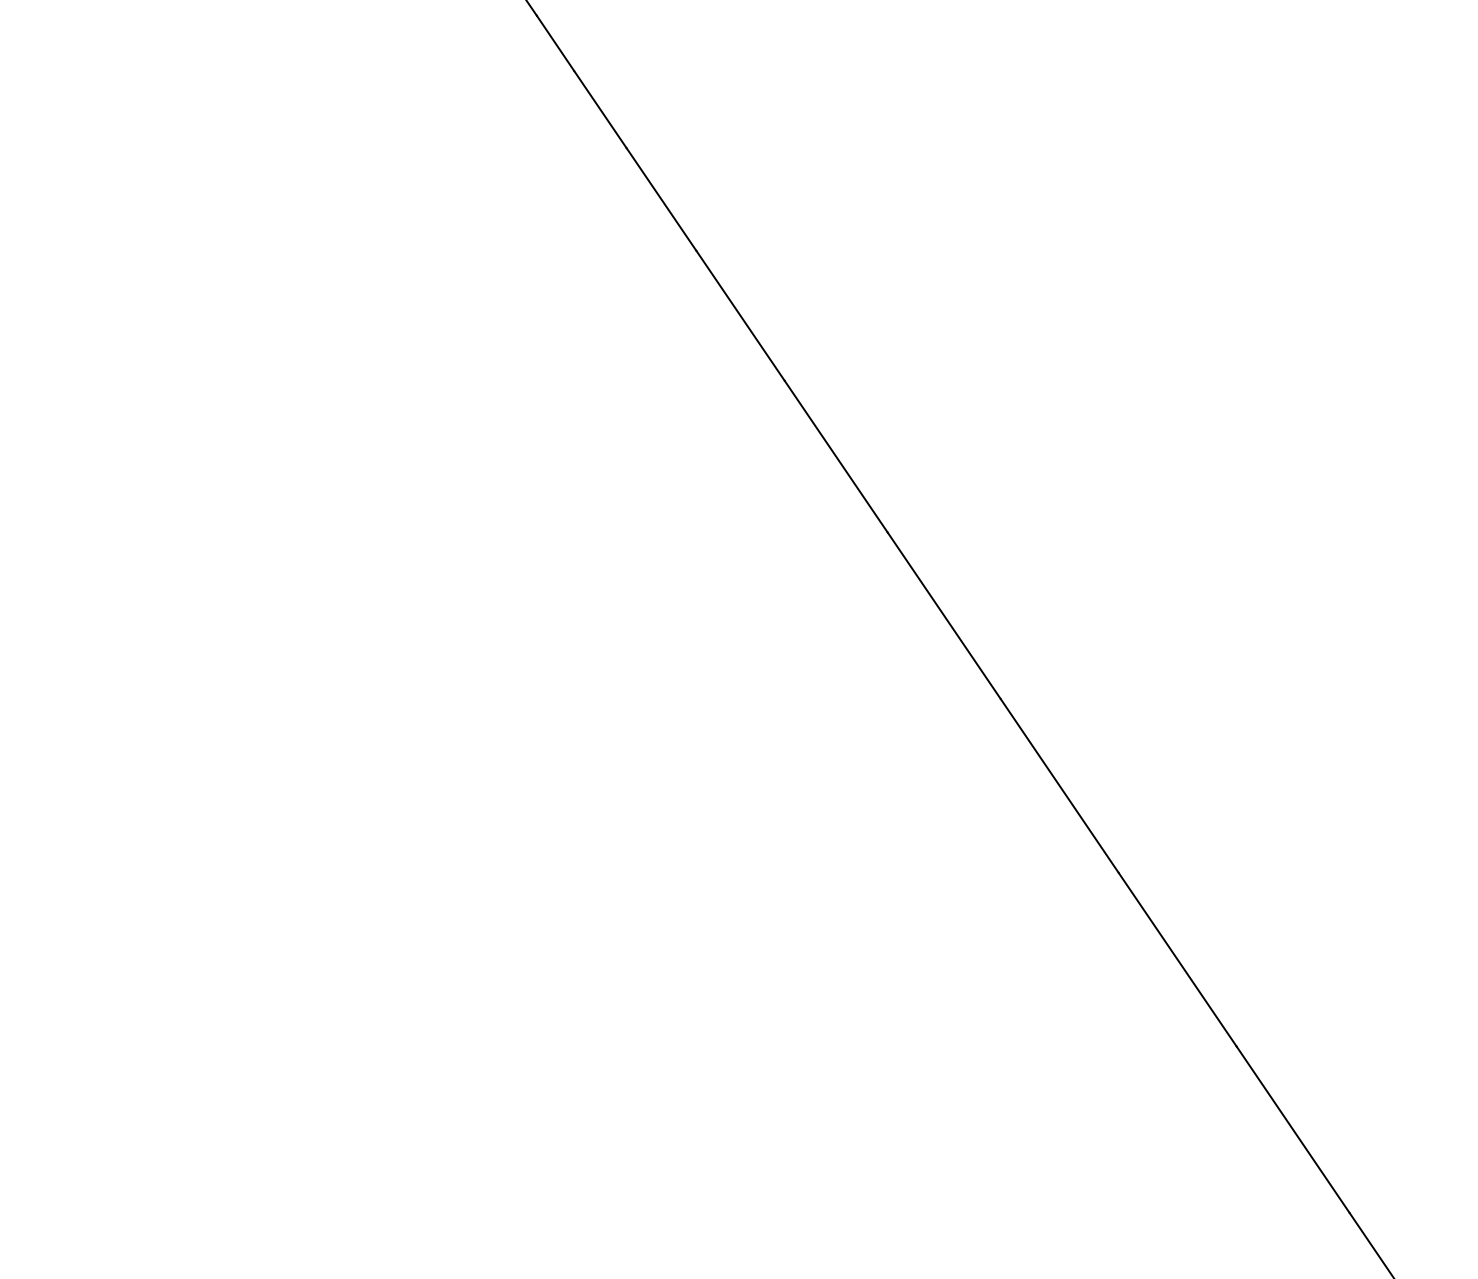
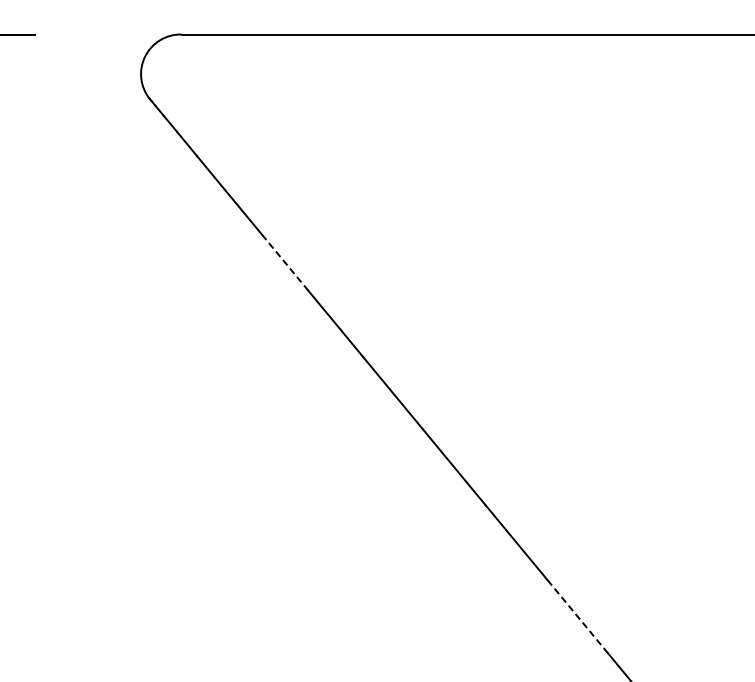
line: (741, 315) -> (285, 262), solid -> dashed
line: (1291, 1128) -> (577, 616), solid -> dashed

